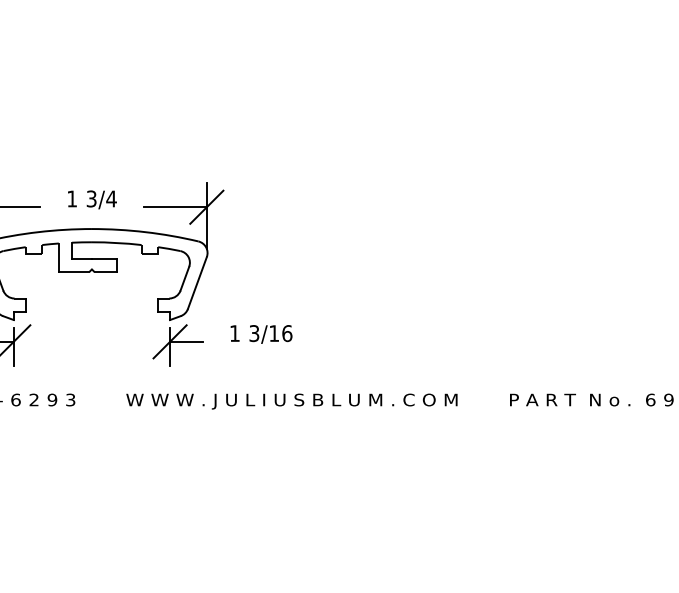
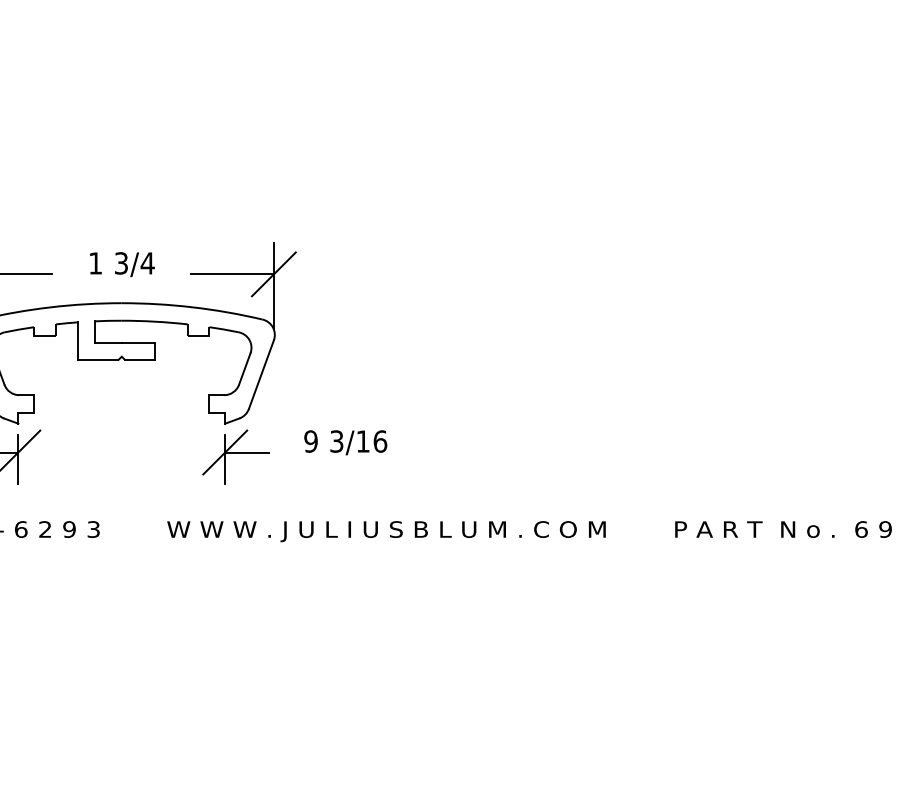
text: (234, 333) -> (310, 441), 1 -> 9

